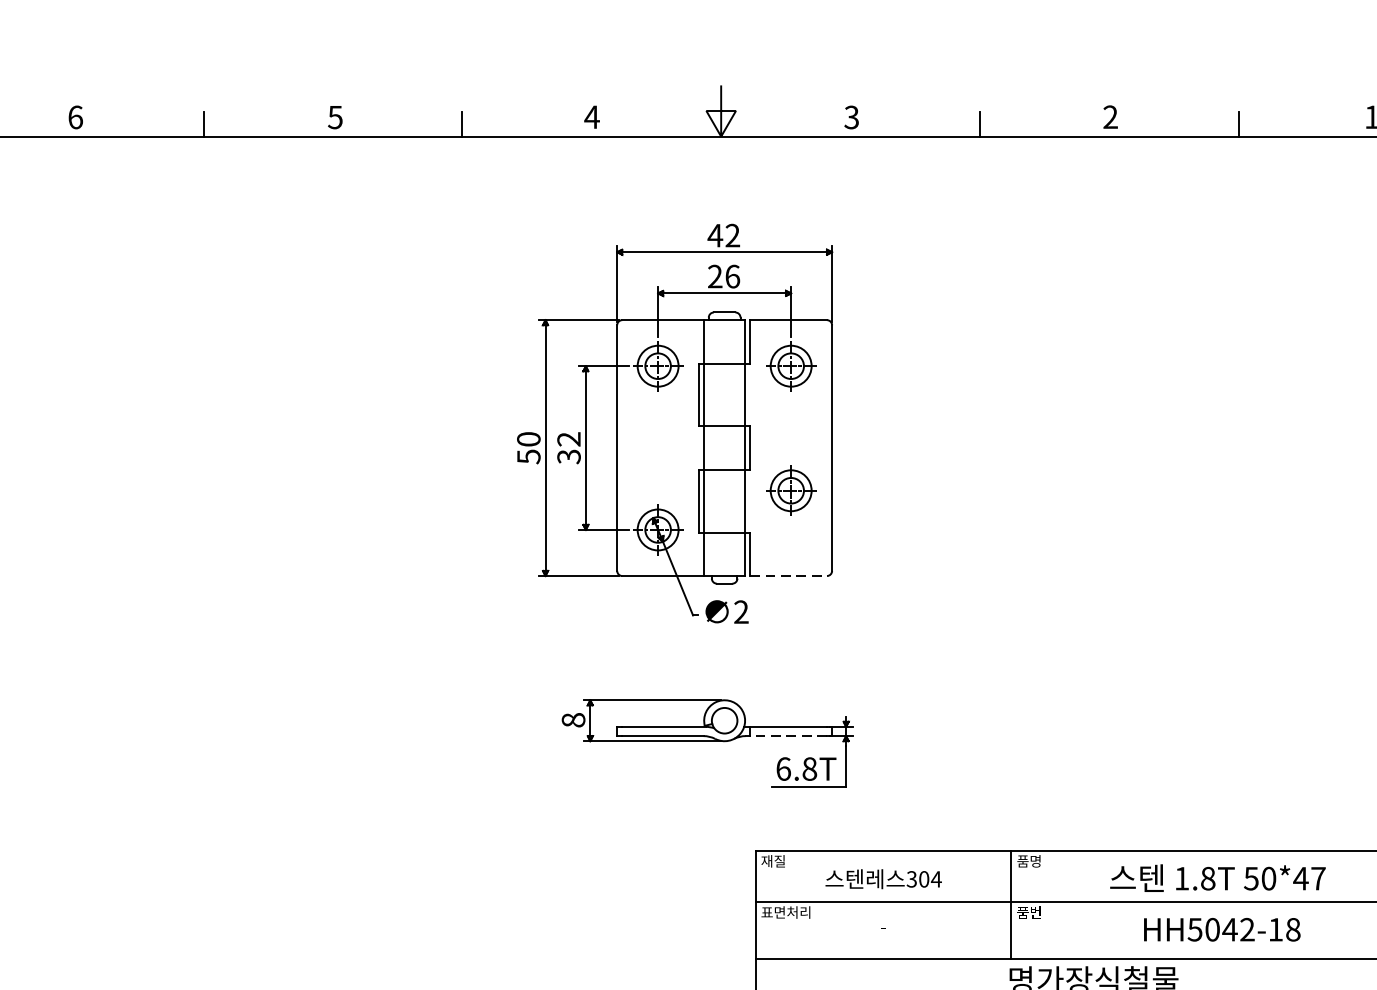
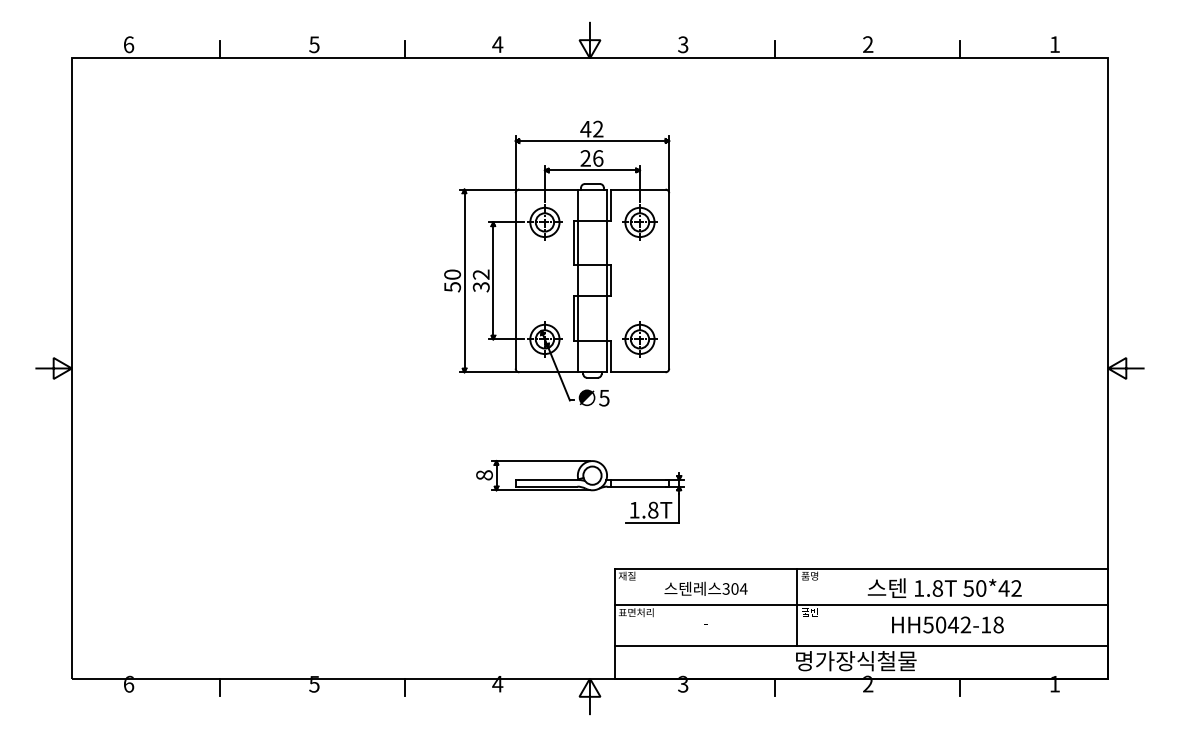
part: (790, 490) -> (639, 339), moved
line: (789, 576) -> (638, 372), dashed -> solid
text: (741, 611) -> (604, 397), 2 -> 5
line: (787, 735) -> (637, 486), dashed -> solid
text: (783, 768) -> (634, 509), 6.8T -> 1.8T
text: (1318, 878) -> (1016, 588), 50*47 -> 50*42

